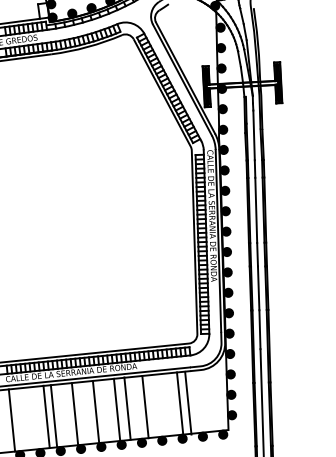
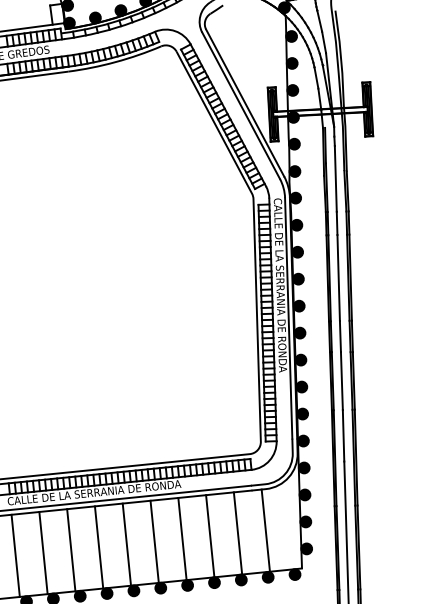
line: (188, 402) -> (265, 530), moved
line: (145, 407) -> (210, 536), moved
line: (127, 408) -> (182, 538), moved
line: (46, 416) -> (43, 552), moved

